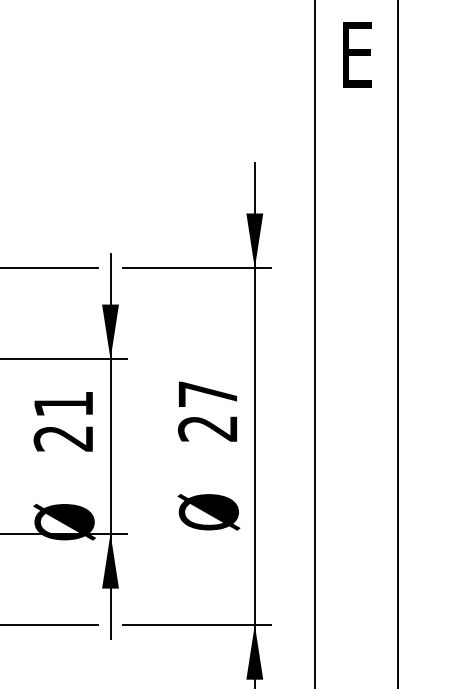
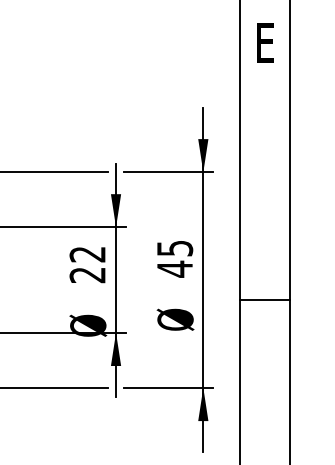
text: (63, 404) -> (87, 254), 21 -> 22
text: (207, 410) -> (174, 258), 27 -> 45
line: (355, 480) -> (264, 300), added

